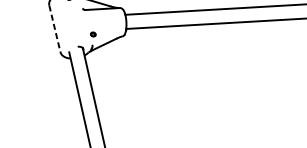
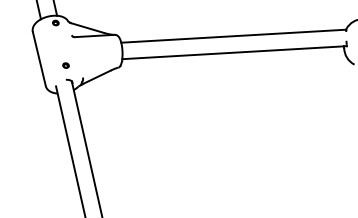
line: (55, 28) -> (39, 58), dashed -> solid
part: (92, 34) -> (65, 65), moved

